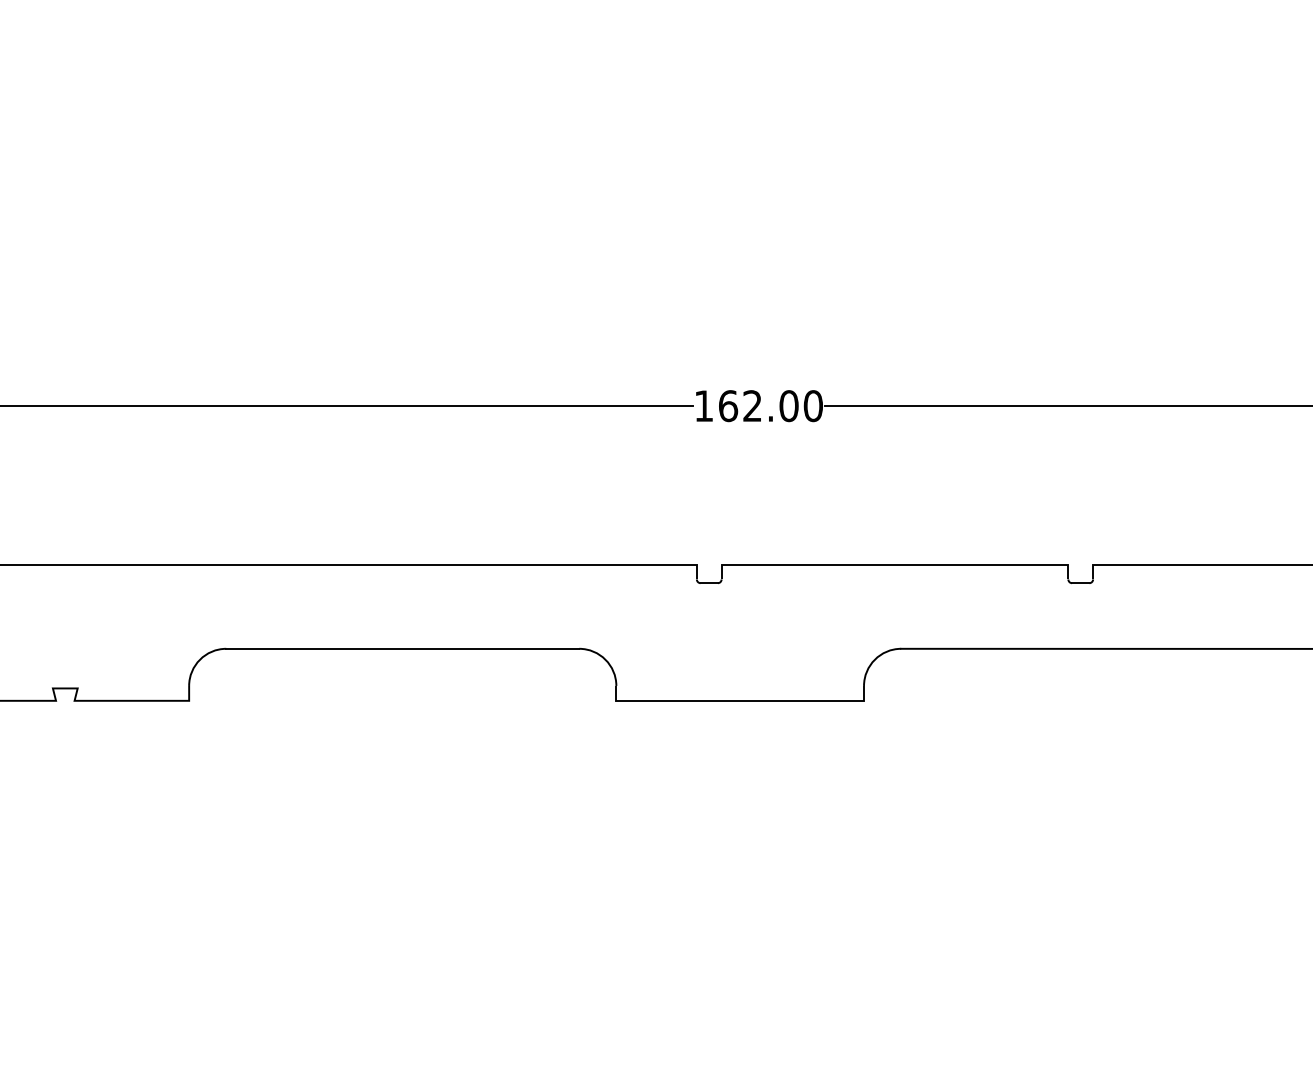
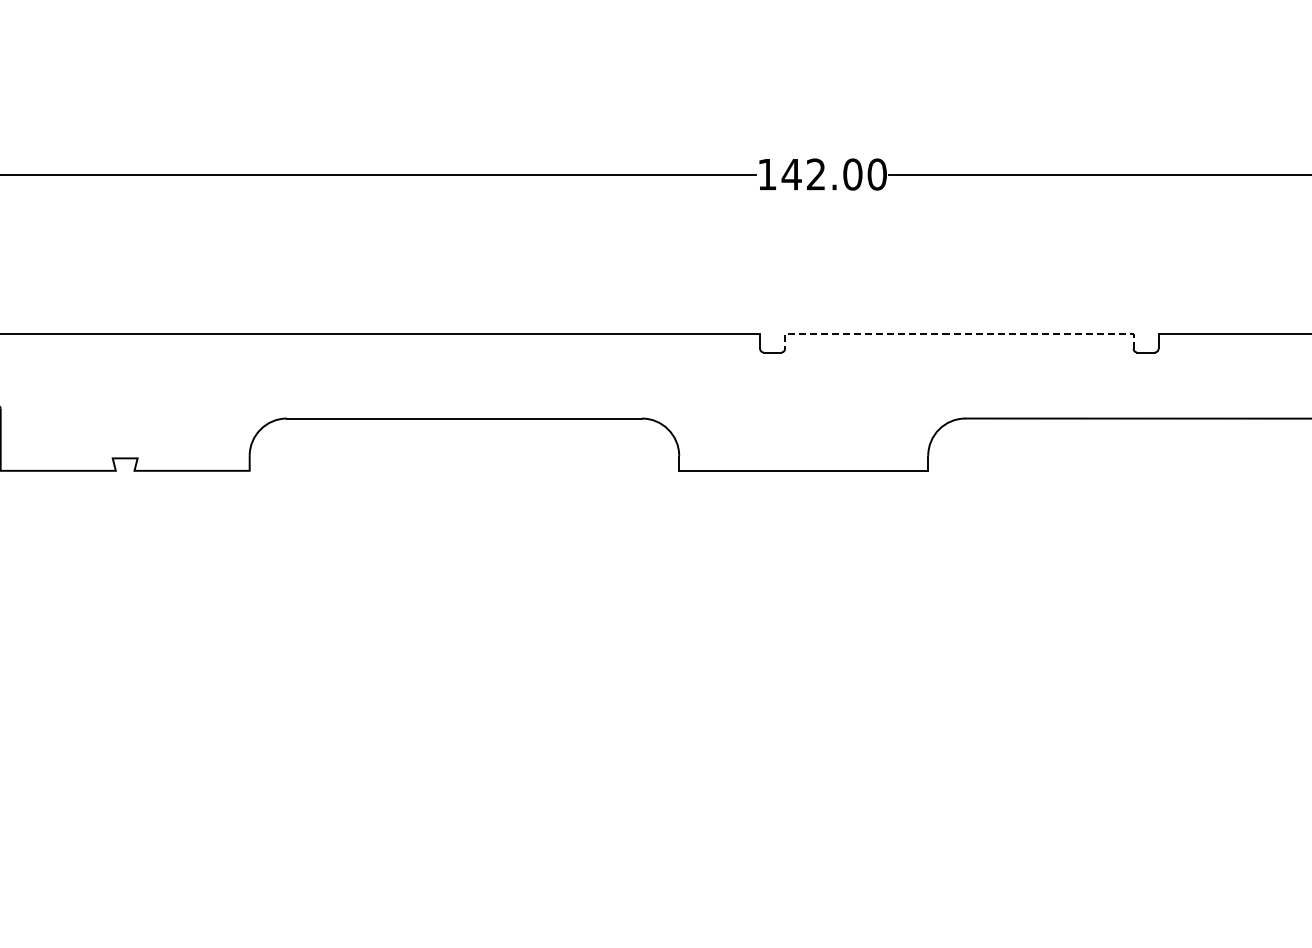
text: (728, 406) -> (791, 174), 162.00 -> 142.00
line: (894, 564) -> (958, 333), solid -> dashed

